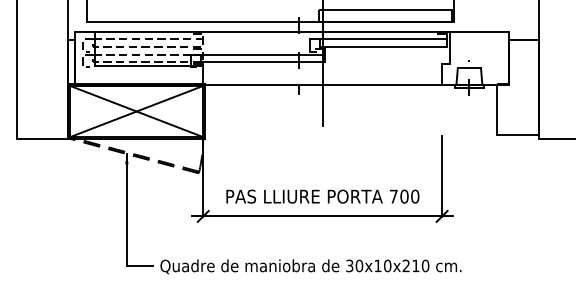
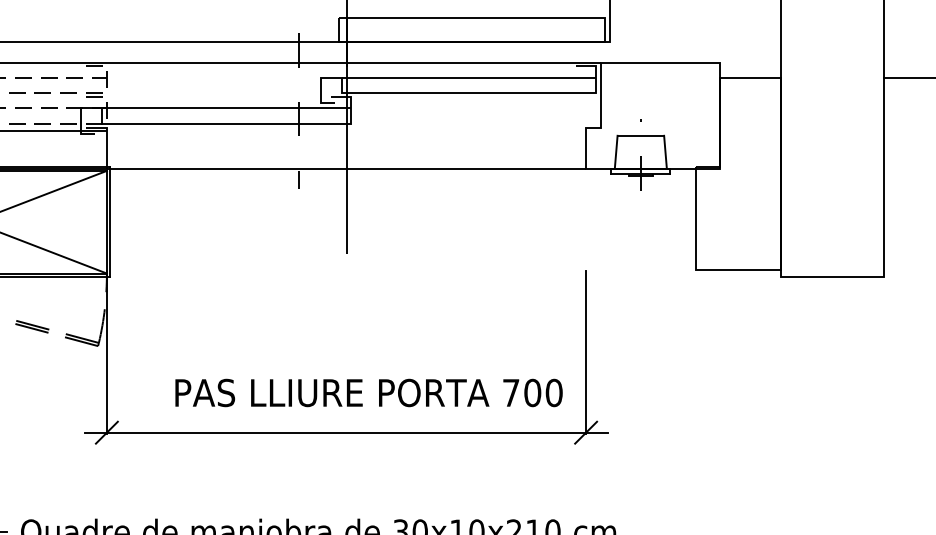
text: (322, 196) -> (368, 392), moved

